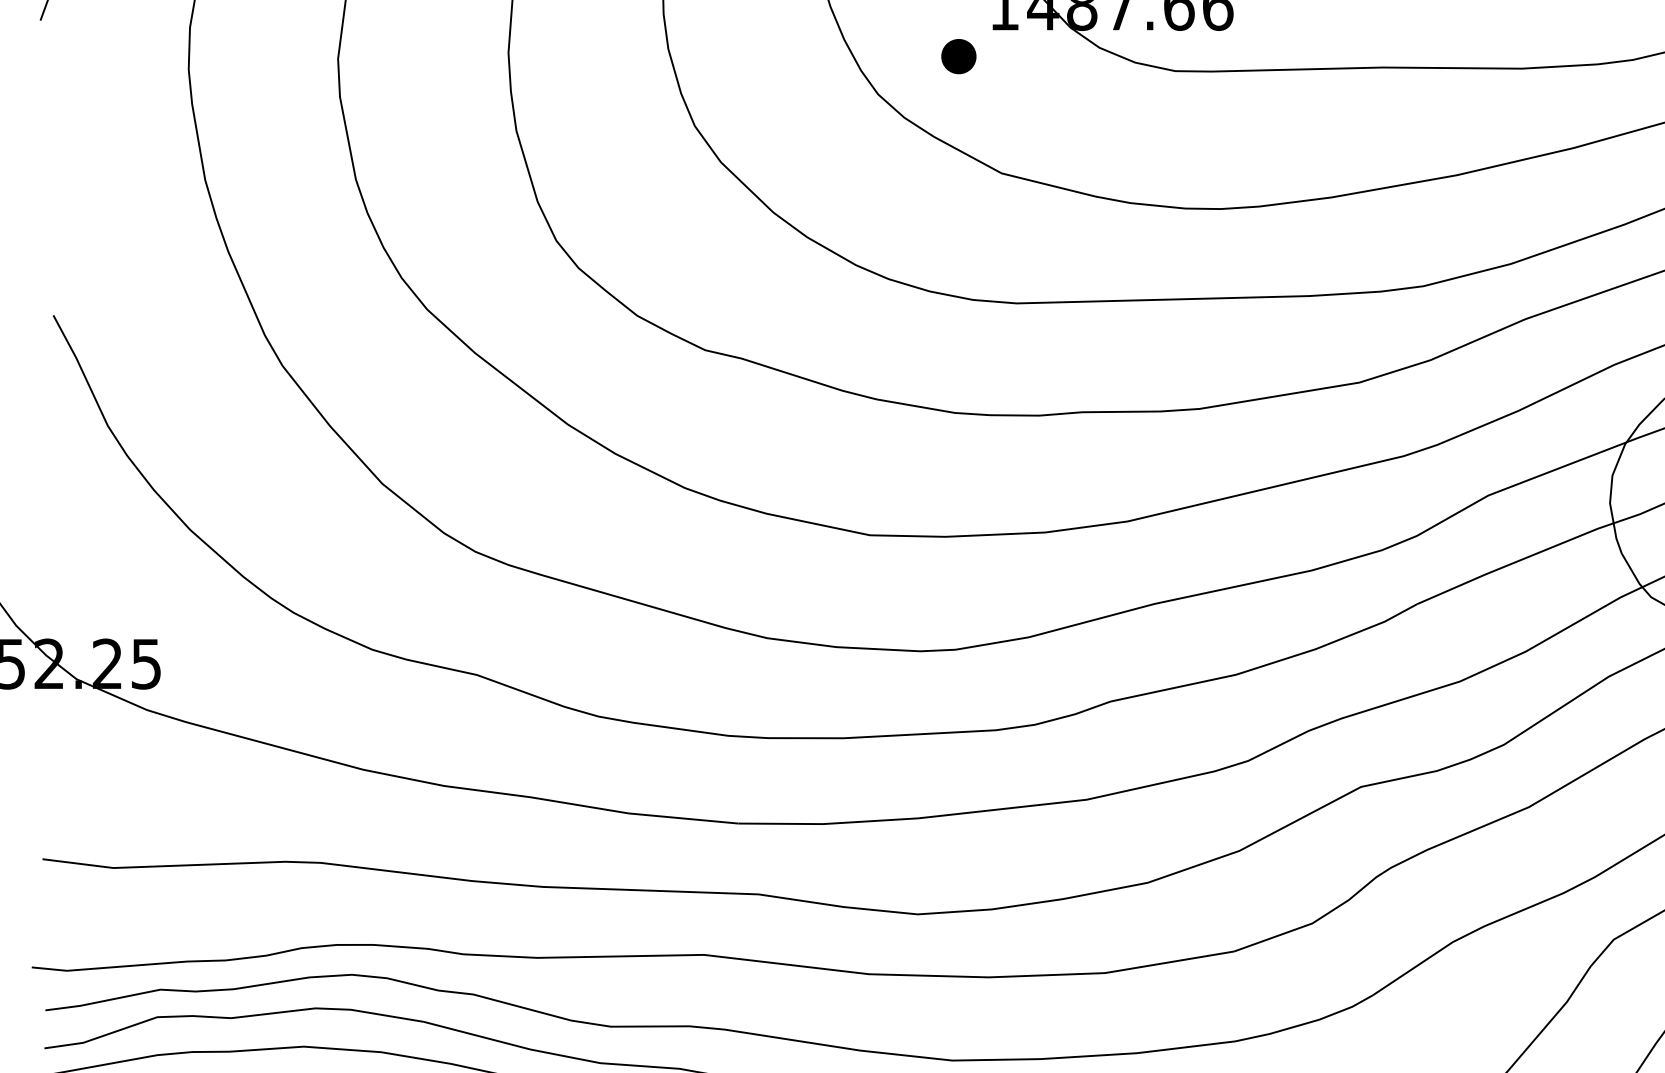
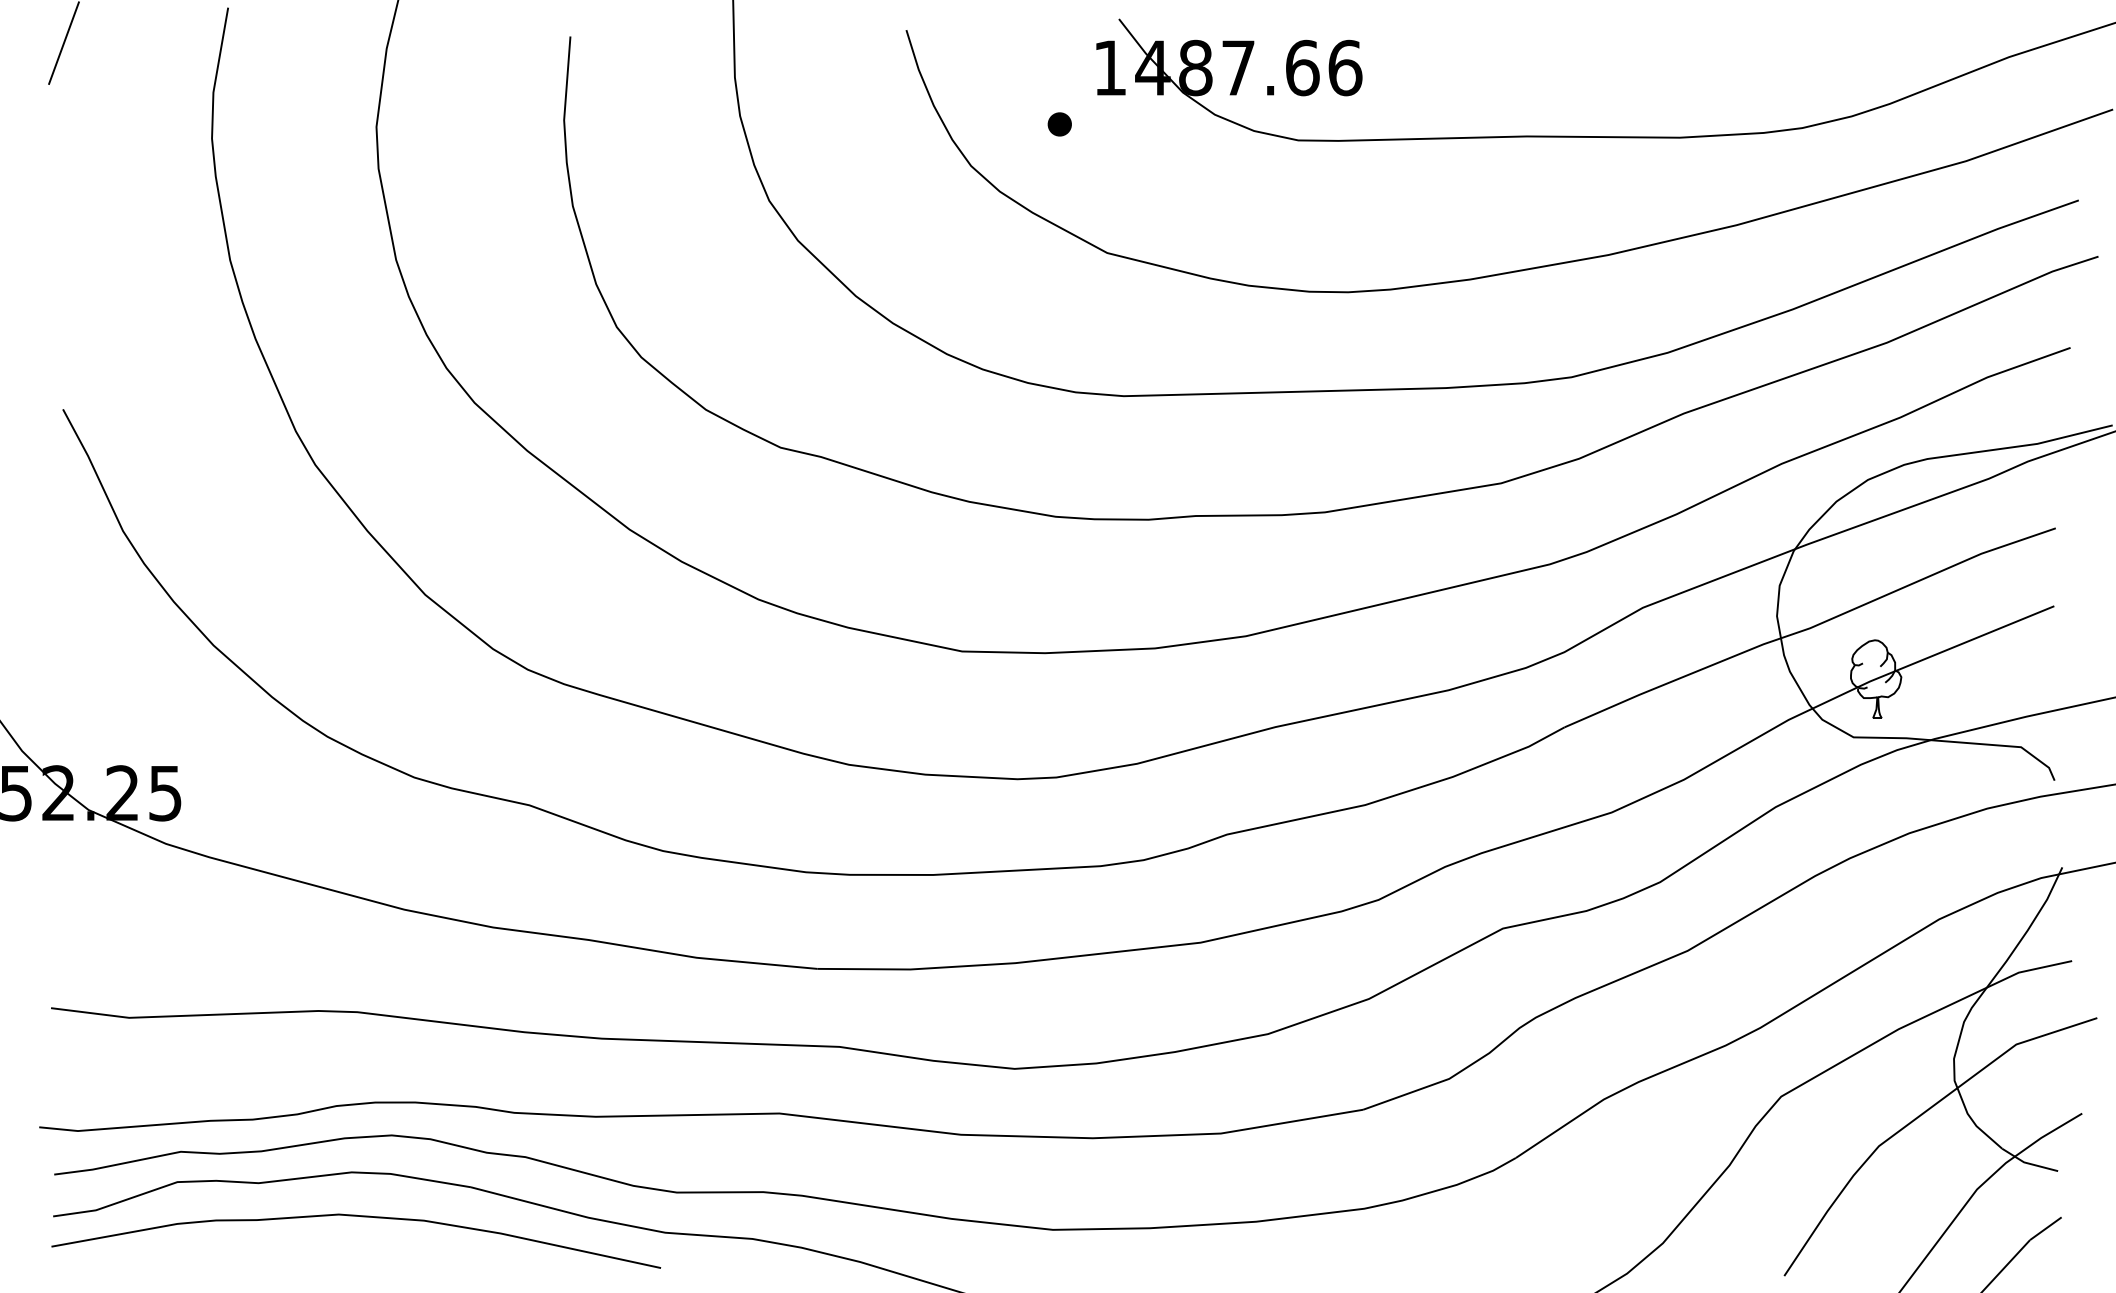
part: (958, 56) -> (1059, 124), size x0.62

